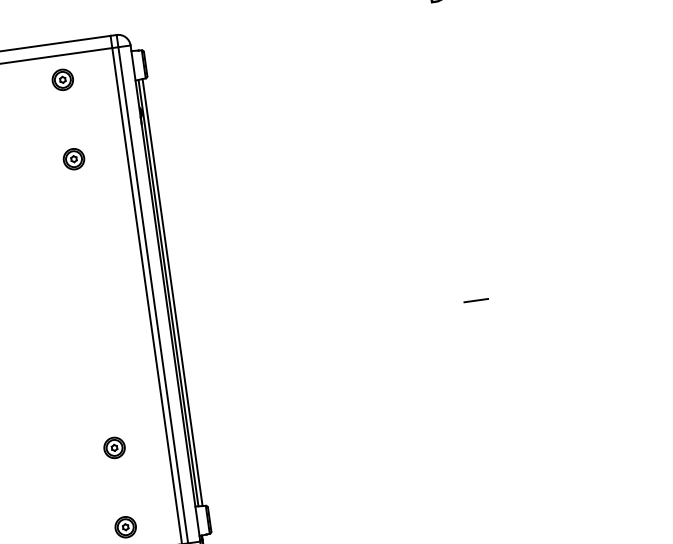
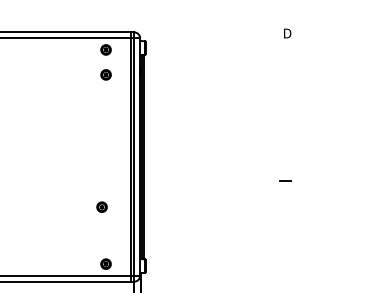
part: (72, 158) -> (105, 74), moved
part: (113, 446) -> (101, 206), moved

